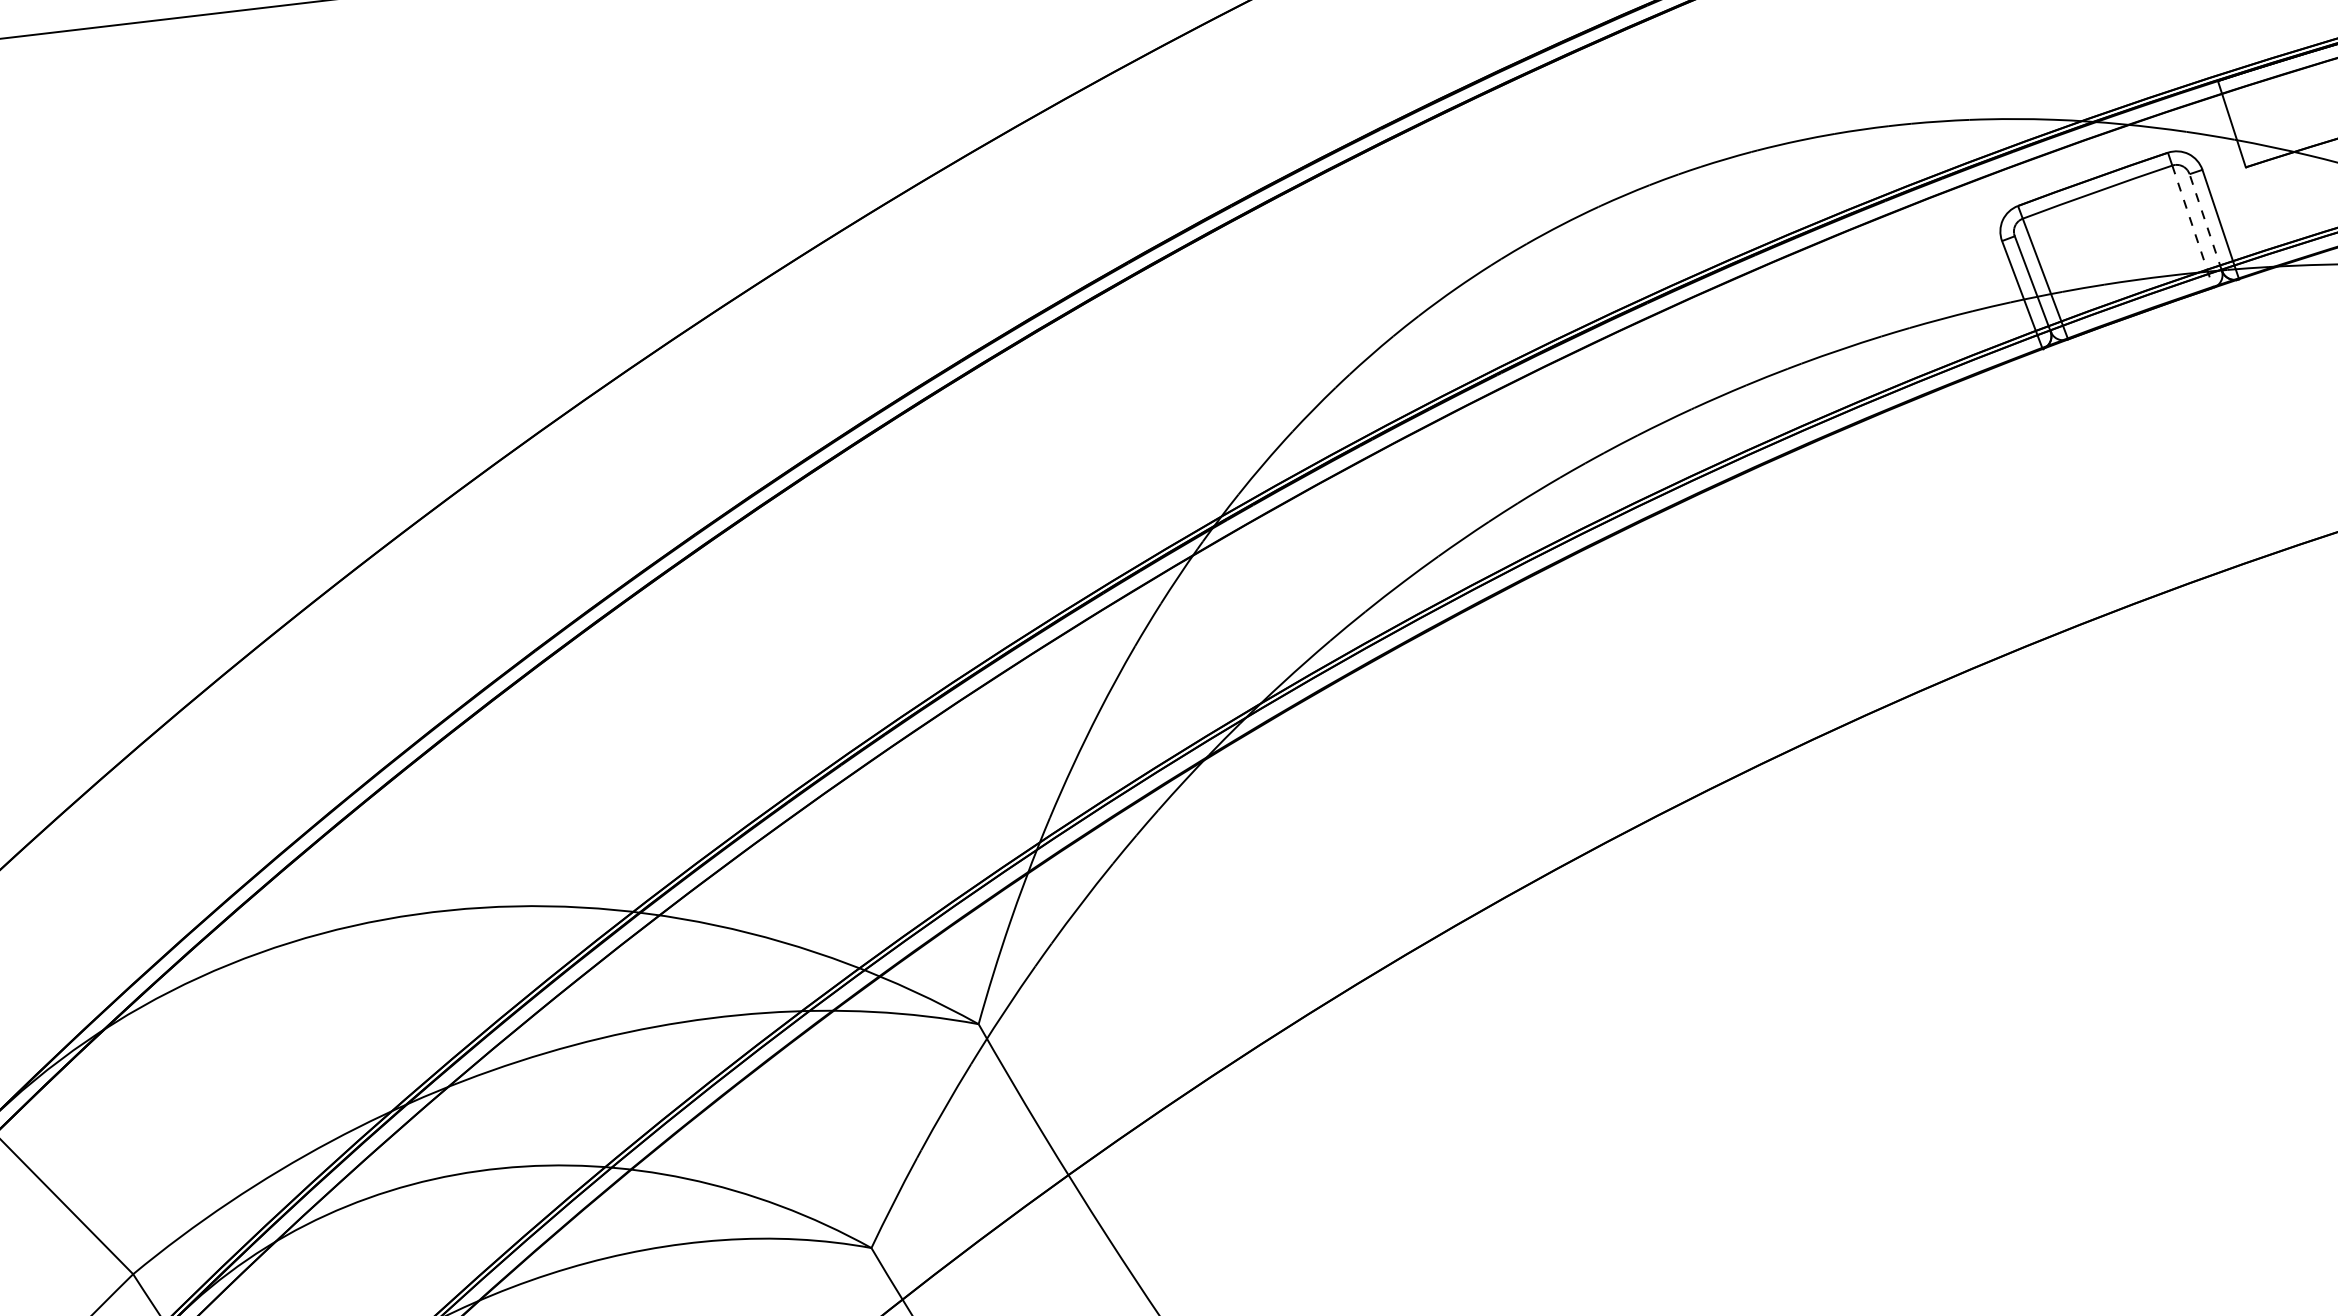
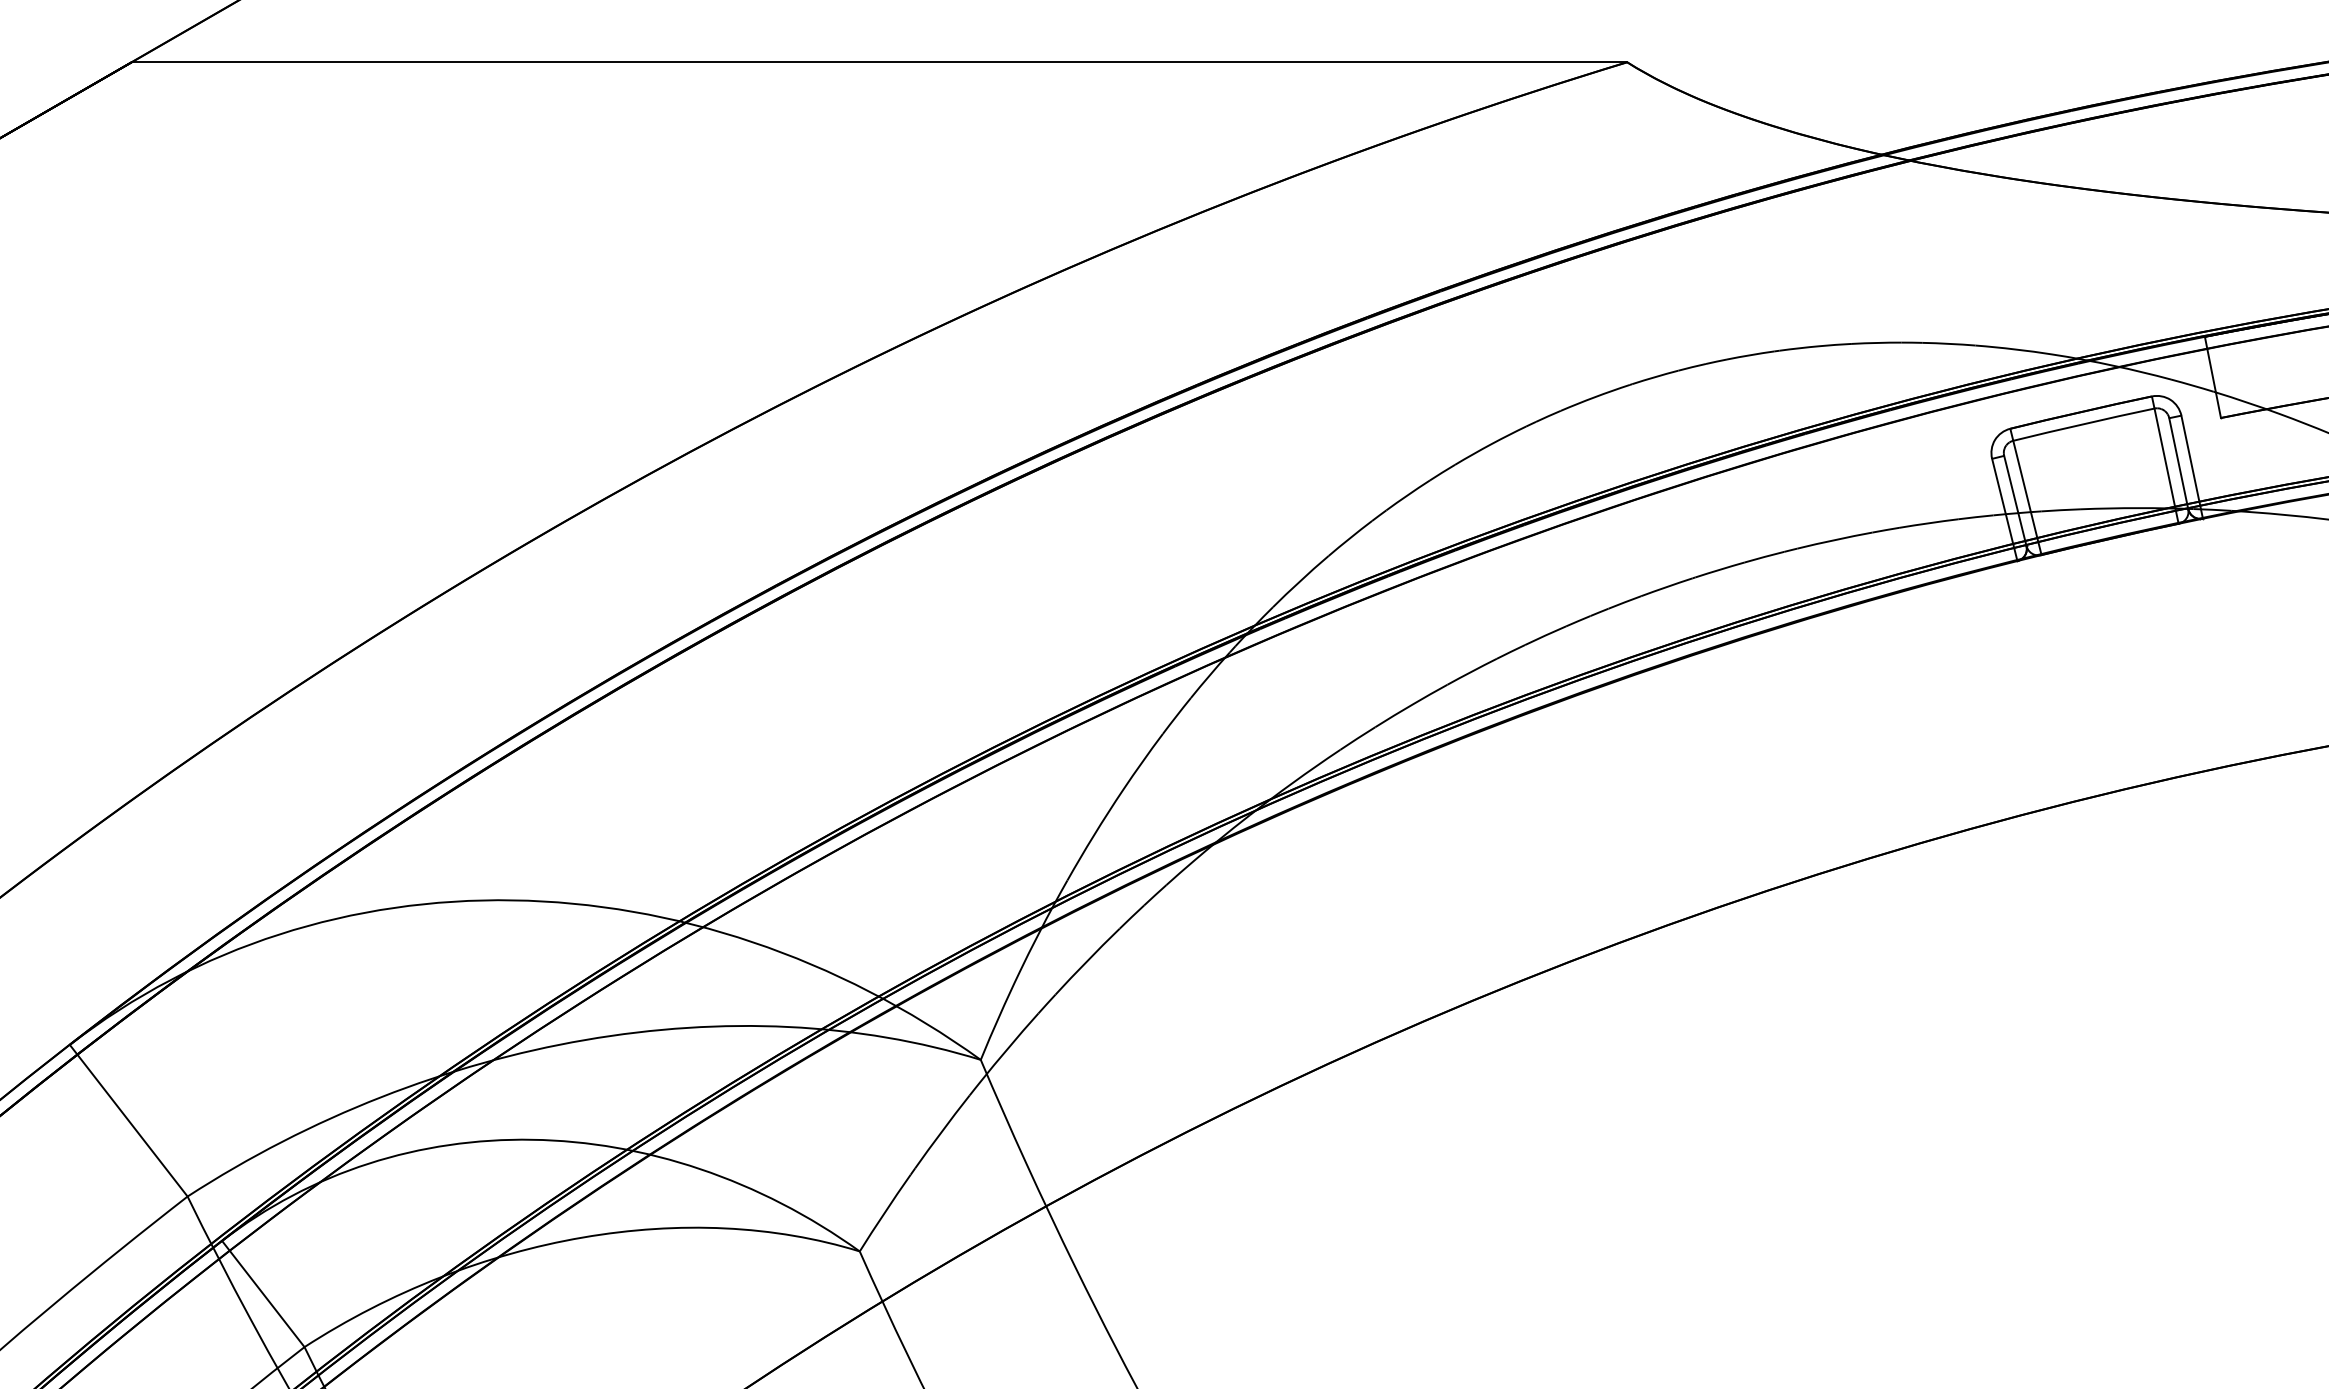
line: (2205, 222) -> (2178, 463), dashed -> solid
line: (2192, 227) -> (2166, 466), dashed -> solid

